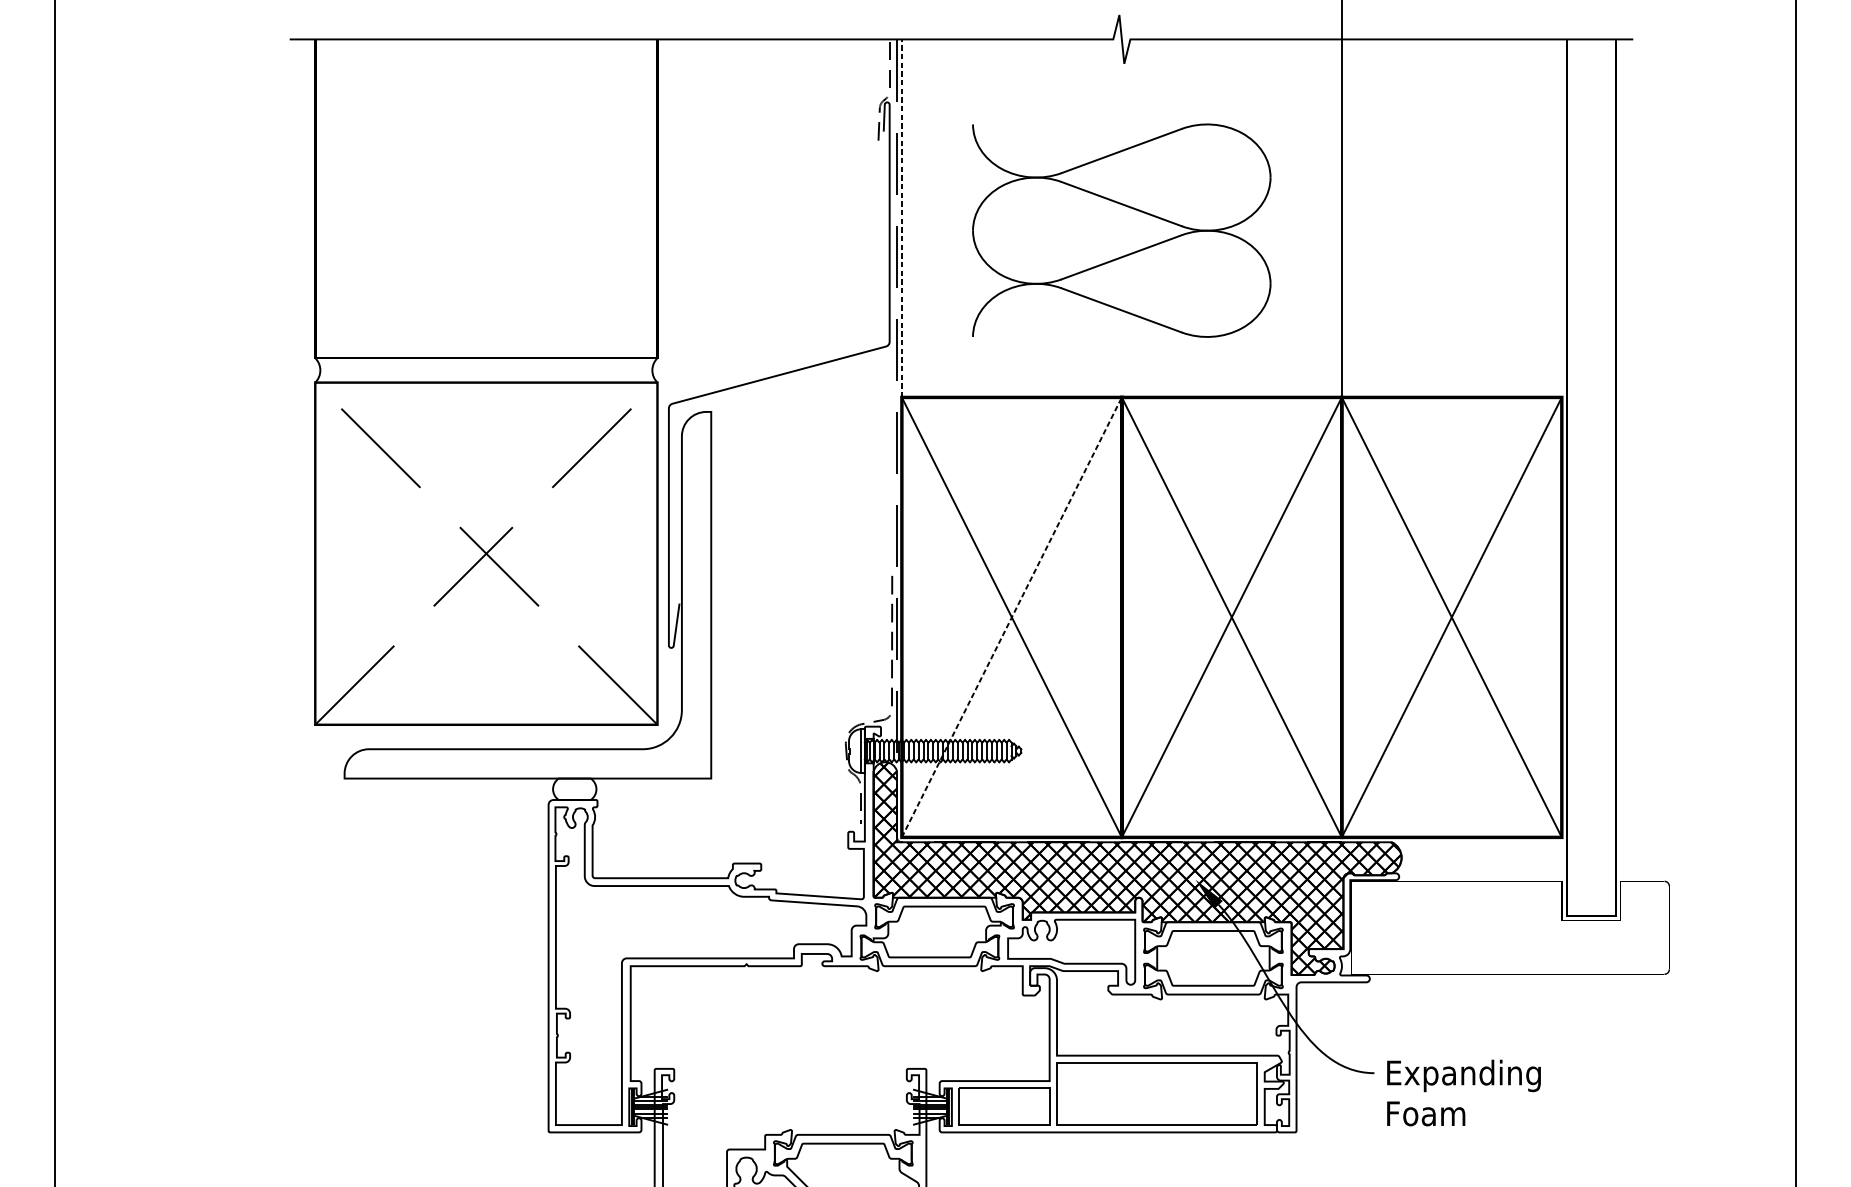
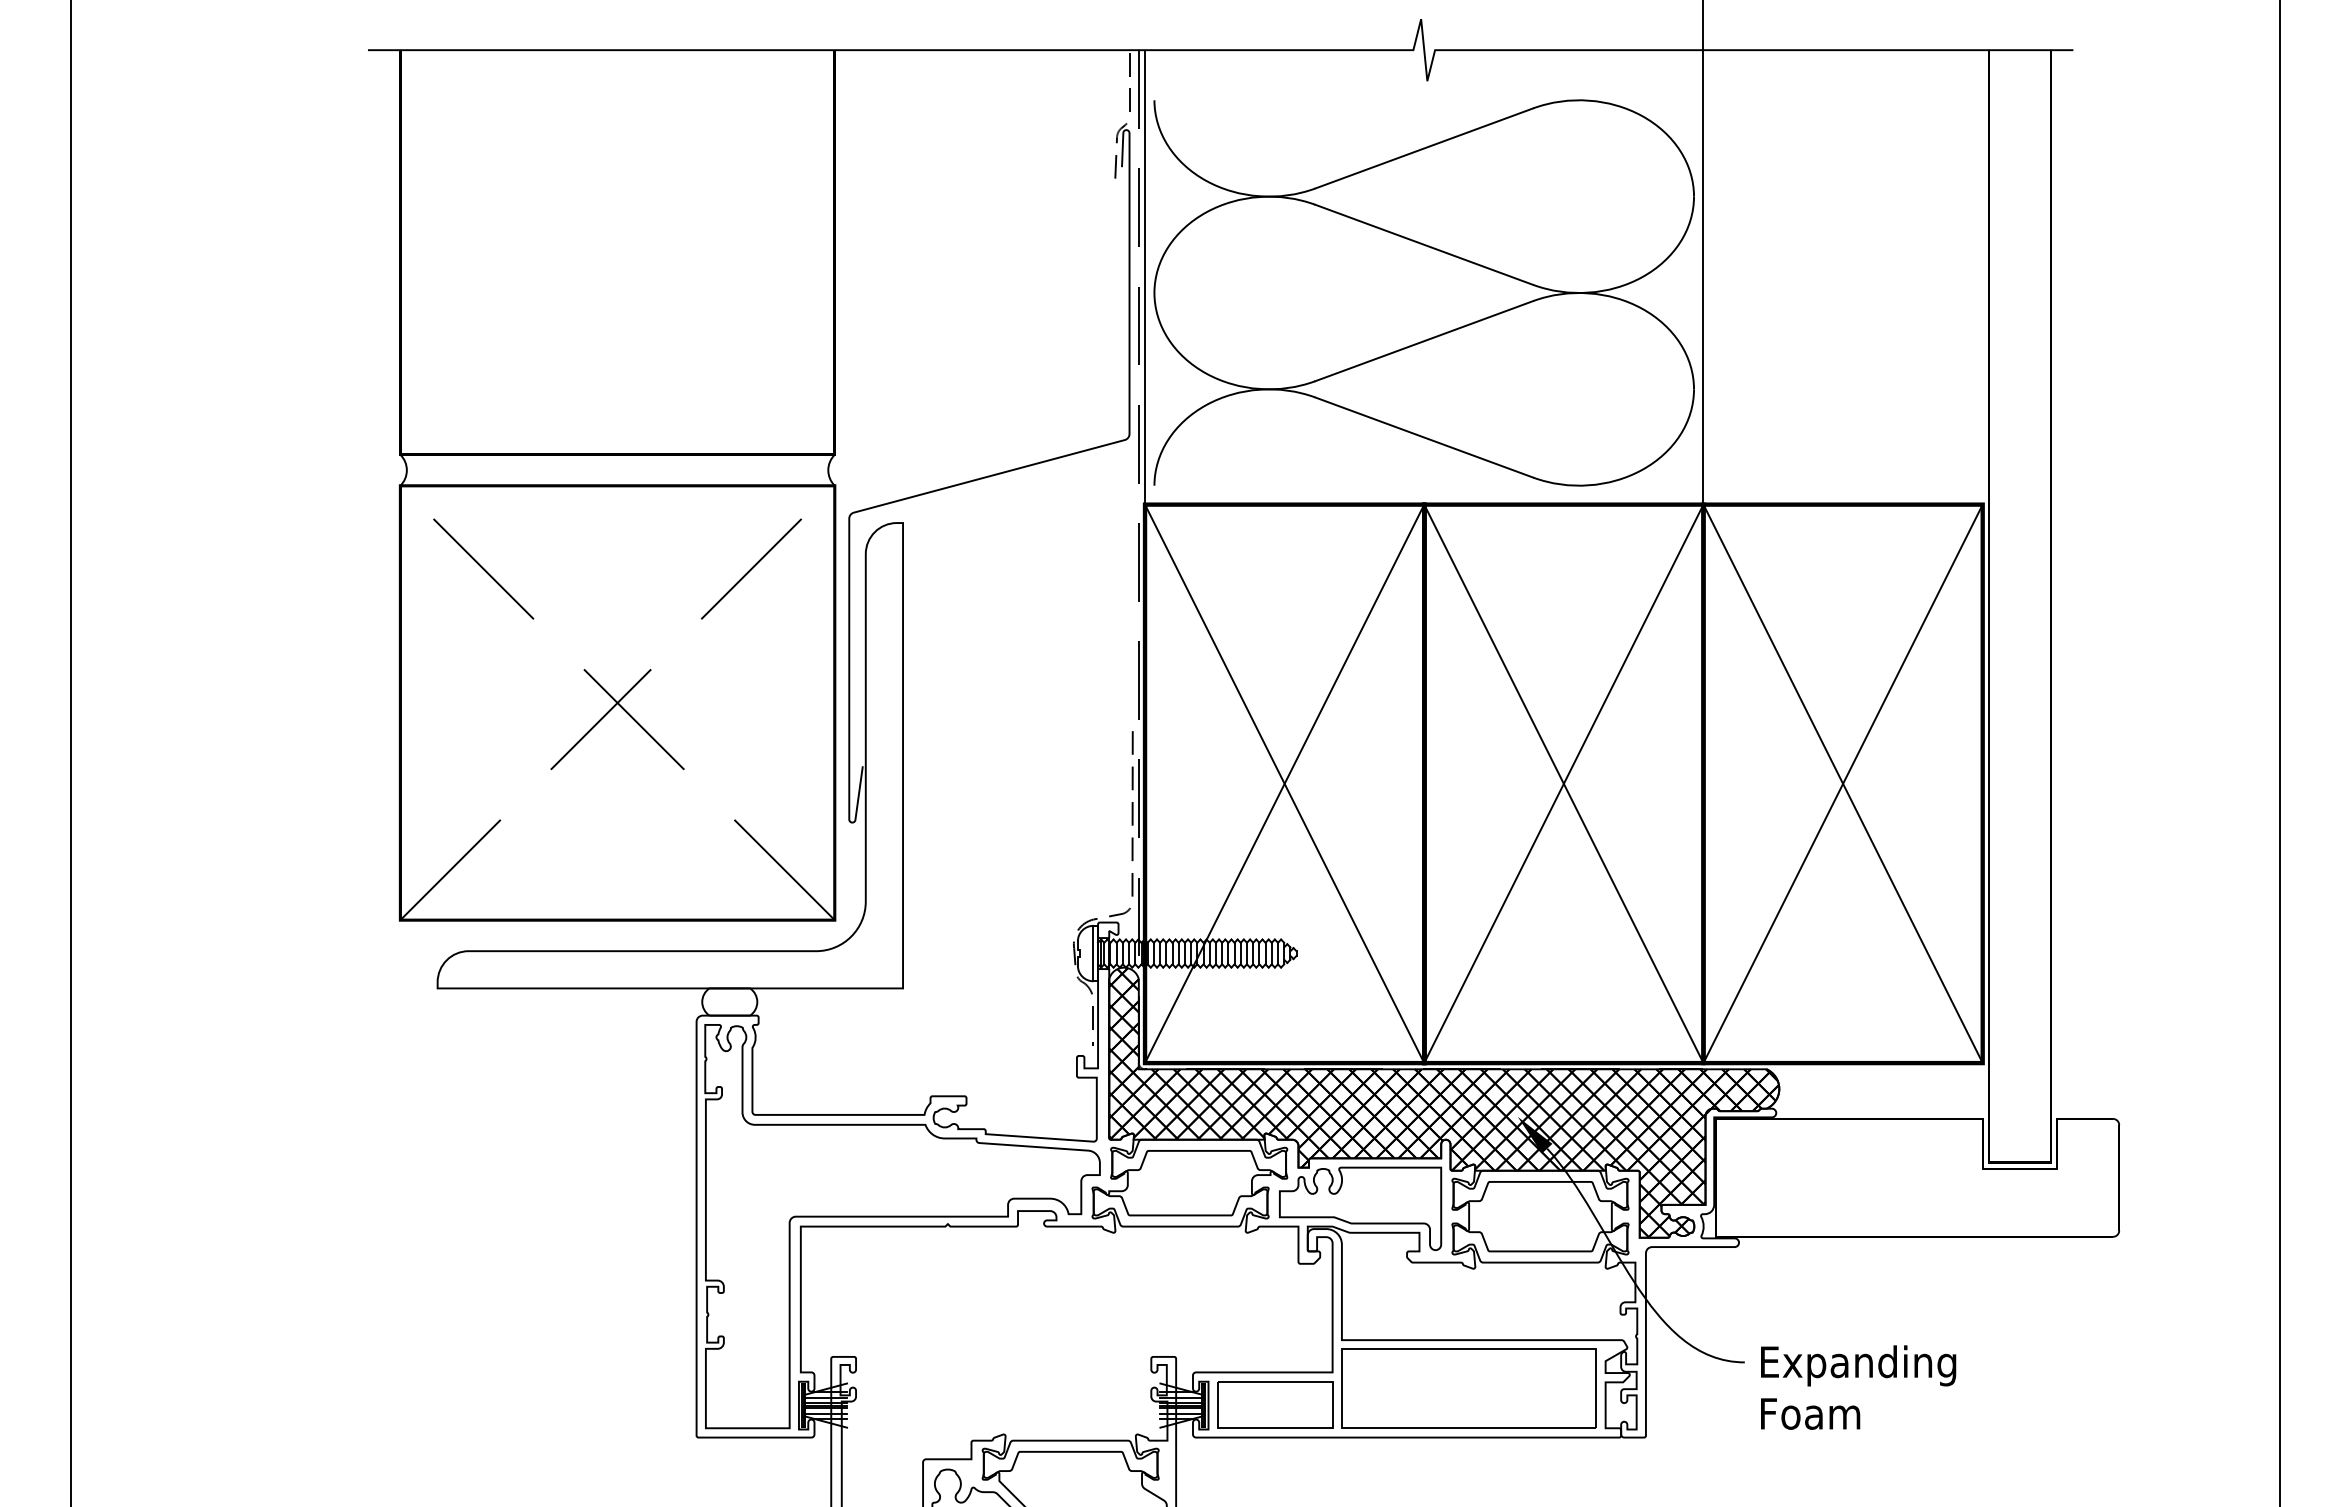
line: (902, 217) -> (1145, 276), dashed -> solid
part: (1121, 230) -> (1423, 292), size x1.43
line: (1011, 617) -> (1284, 783), dashed -> solid

